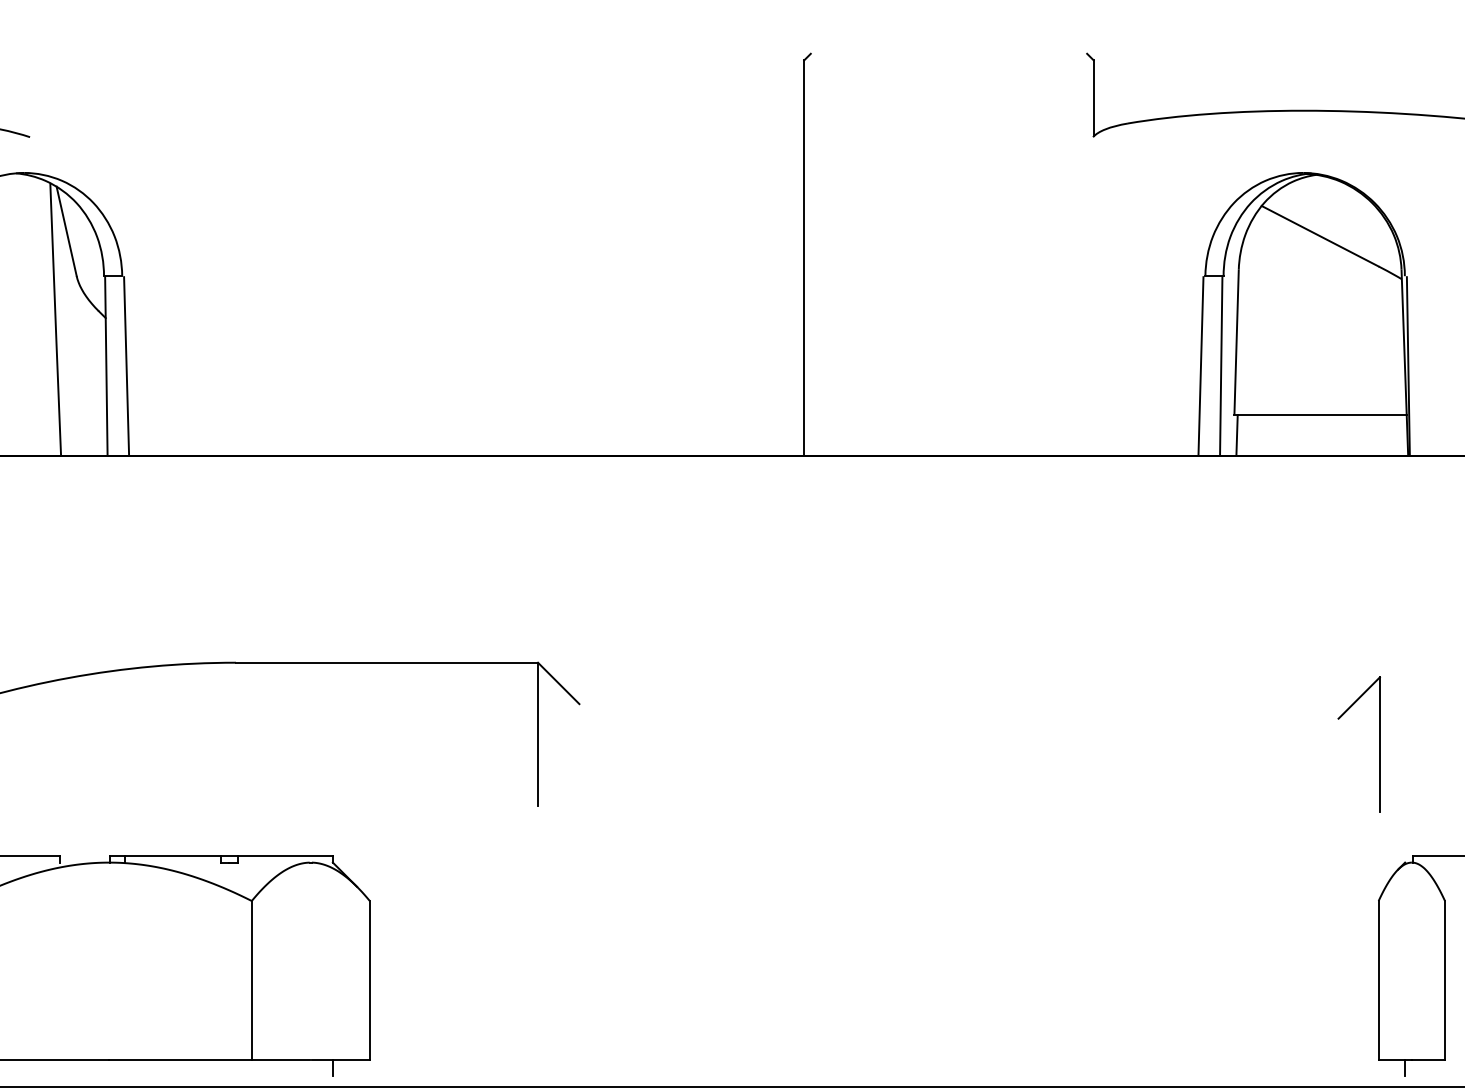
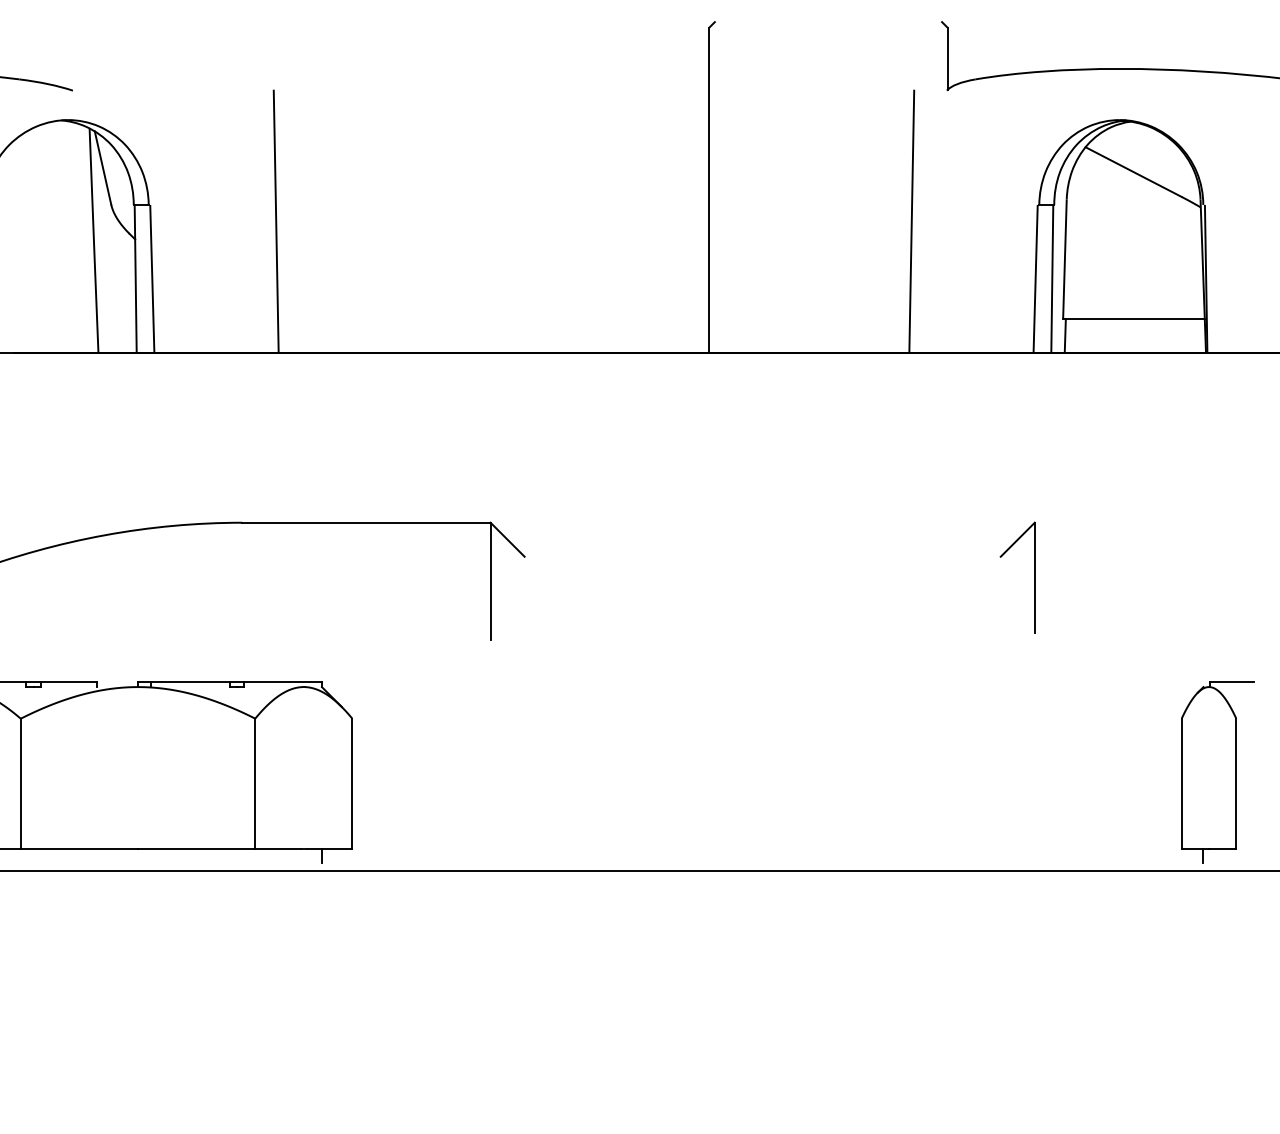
line: (276, 296) -> (275, 221), added
line: (1049, 296) -> (911, 221), added
part: (1379, 743) -> (1034, 577), moved

